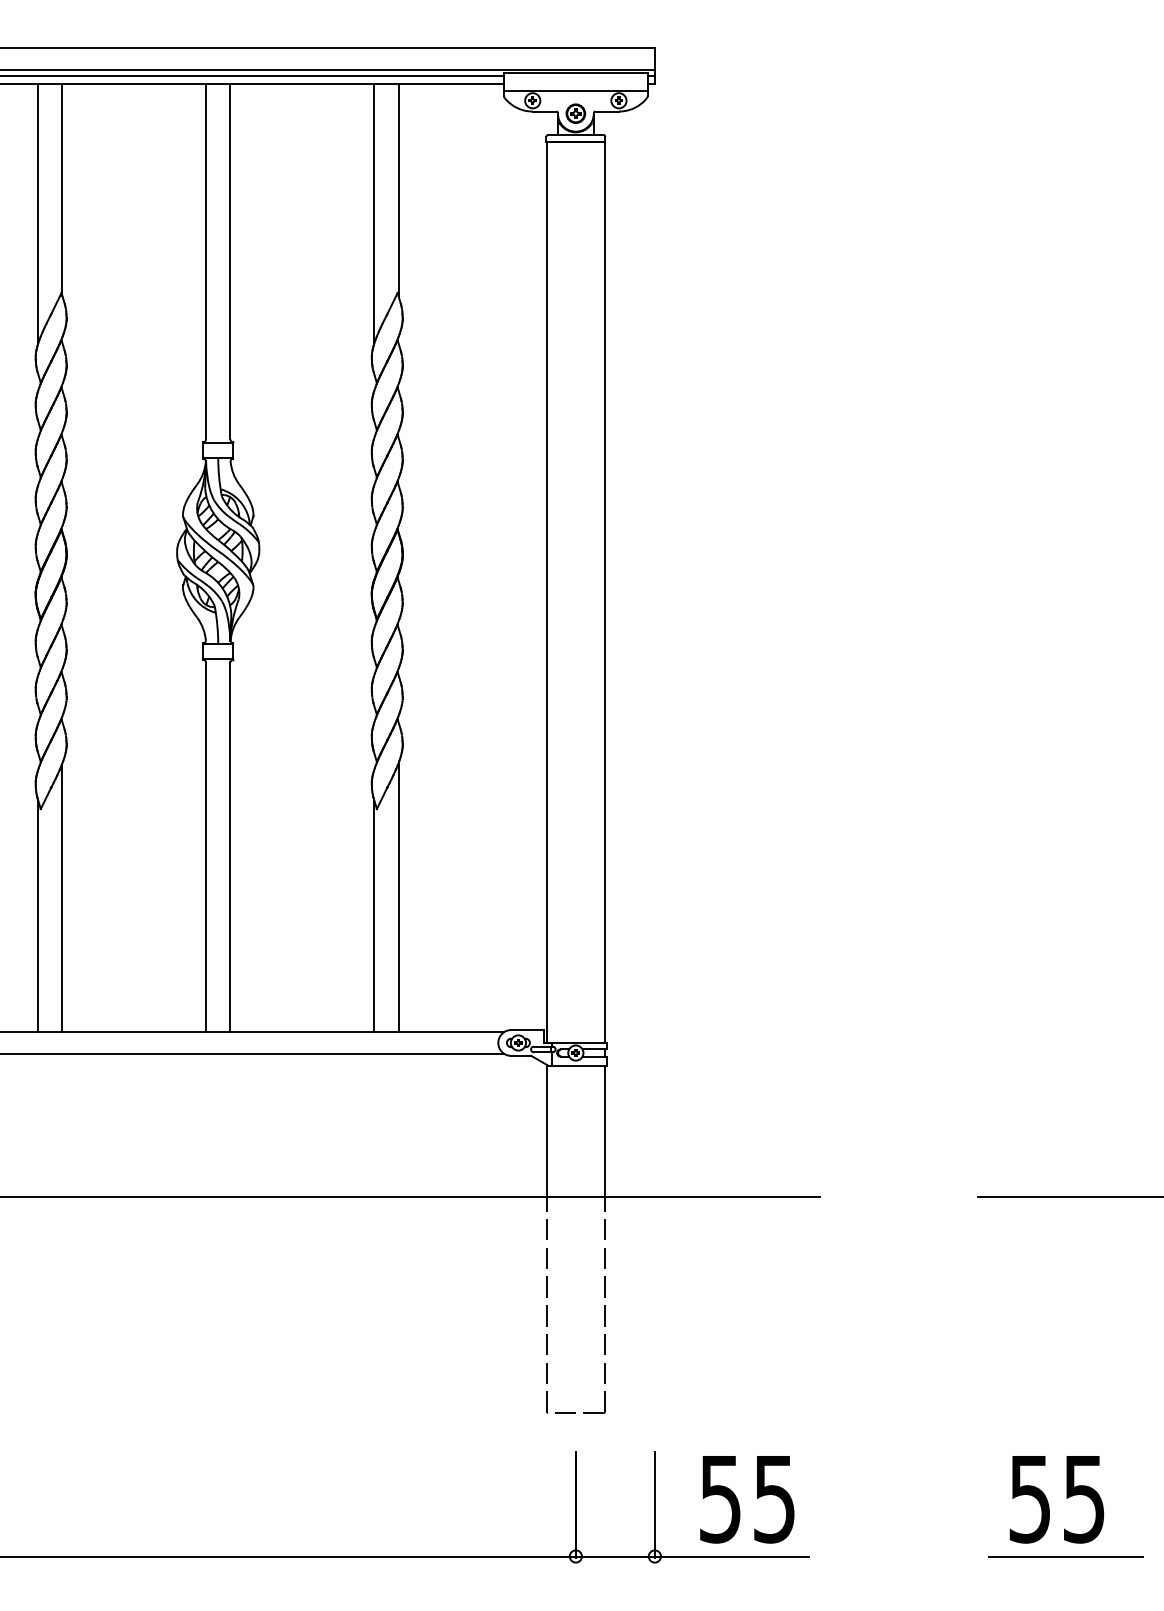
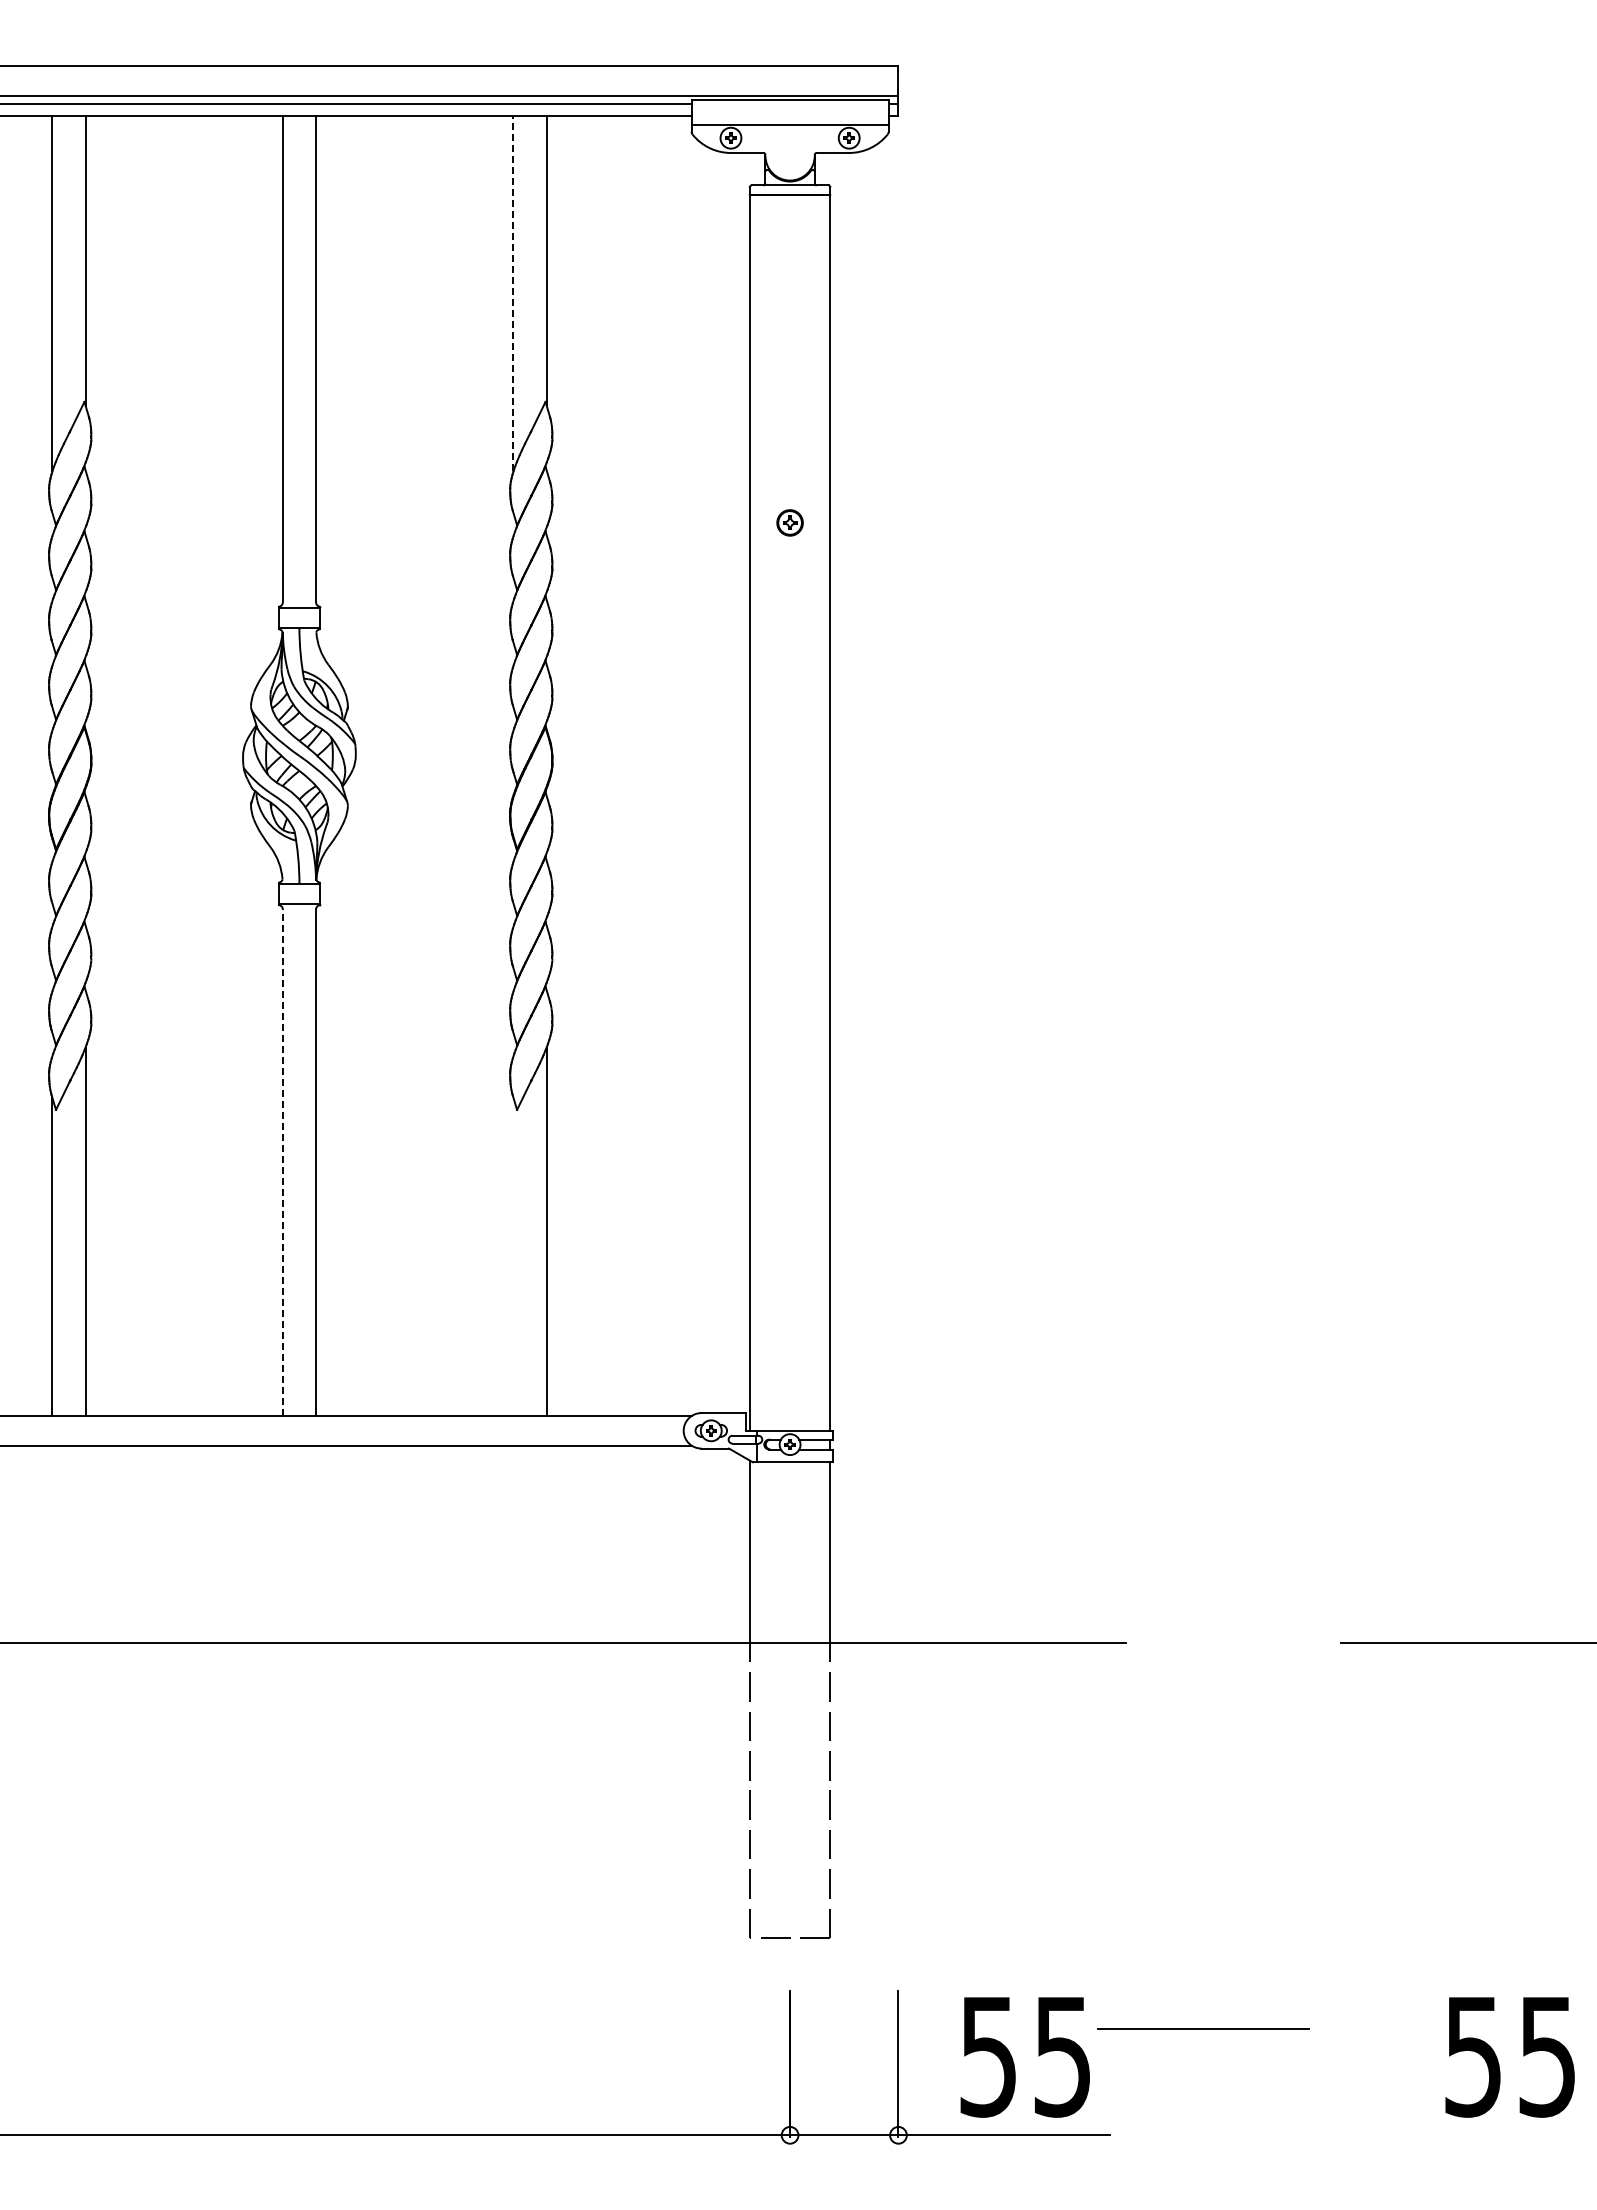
part: (575, 113) -> (789, 522), moved
line: (374, 213) -> (513, 293), solid -> dashed
line: (205, 847) -> (282, 1162), solid -> dashed
line: (374, 915) -> (513, 1256), removed
text: (1056, 1499) -> (1509, 2057), moved
line: (1065, 1555) -> (1203, 2028), moved

